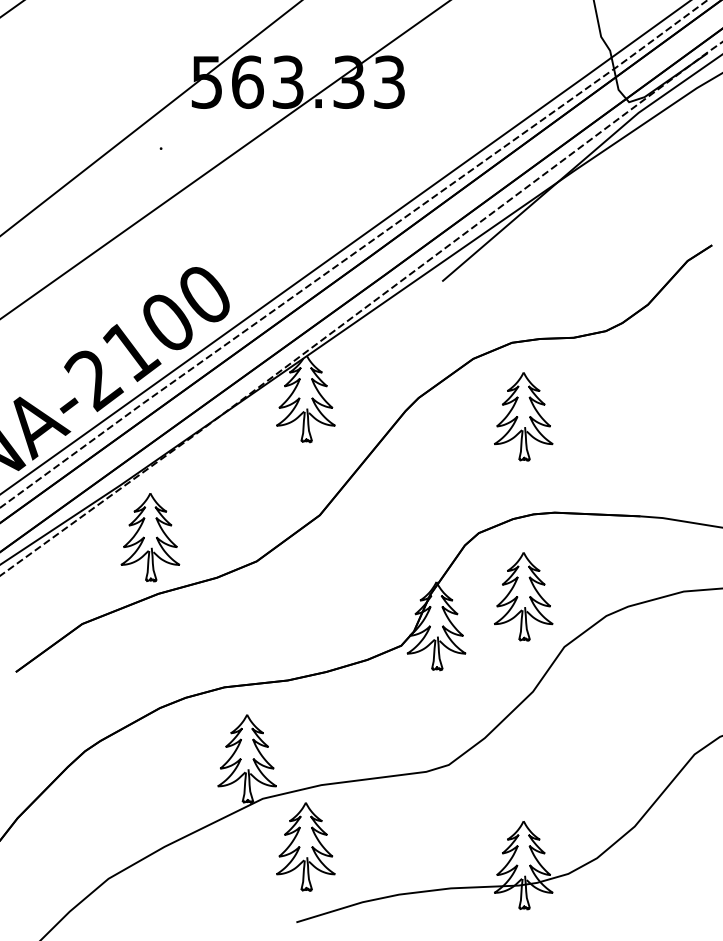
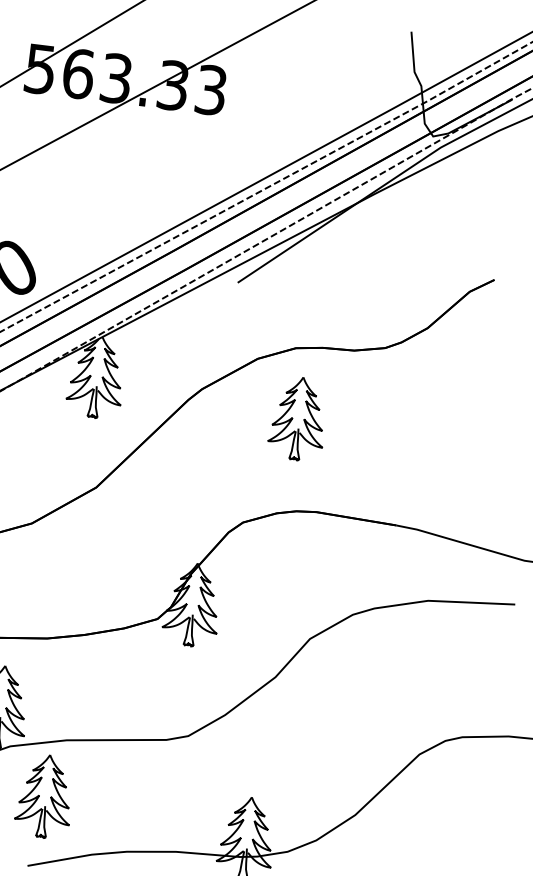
part: (523, 596) -> (277, 586), removed

